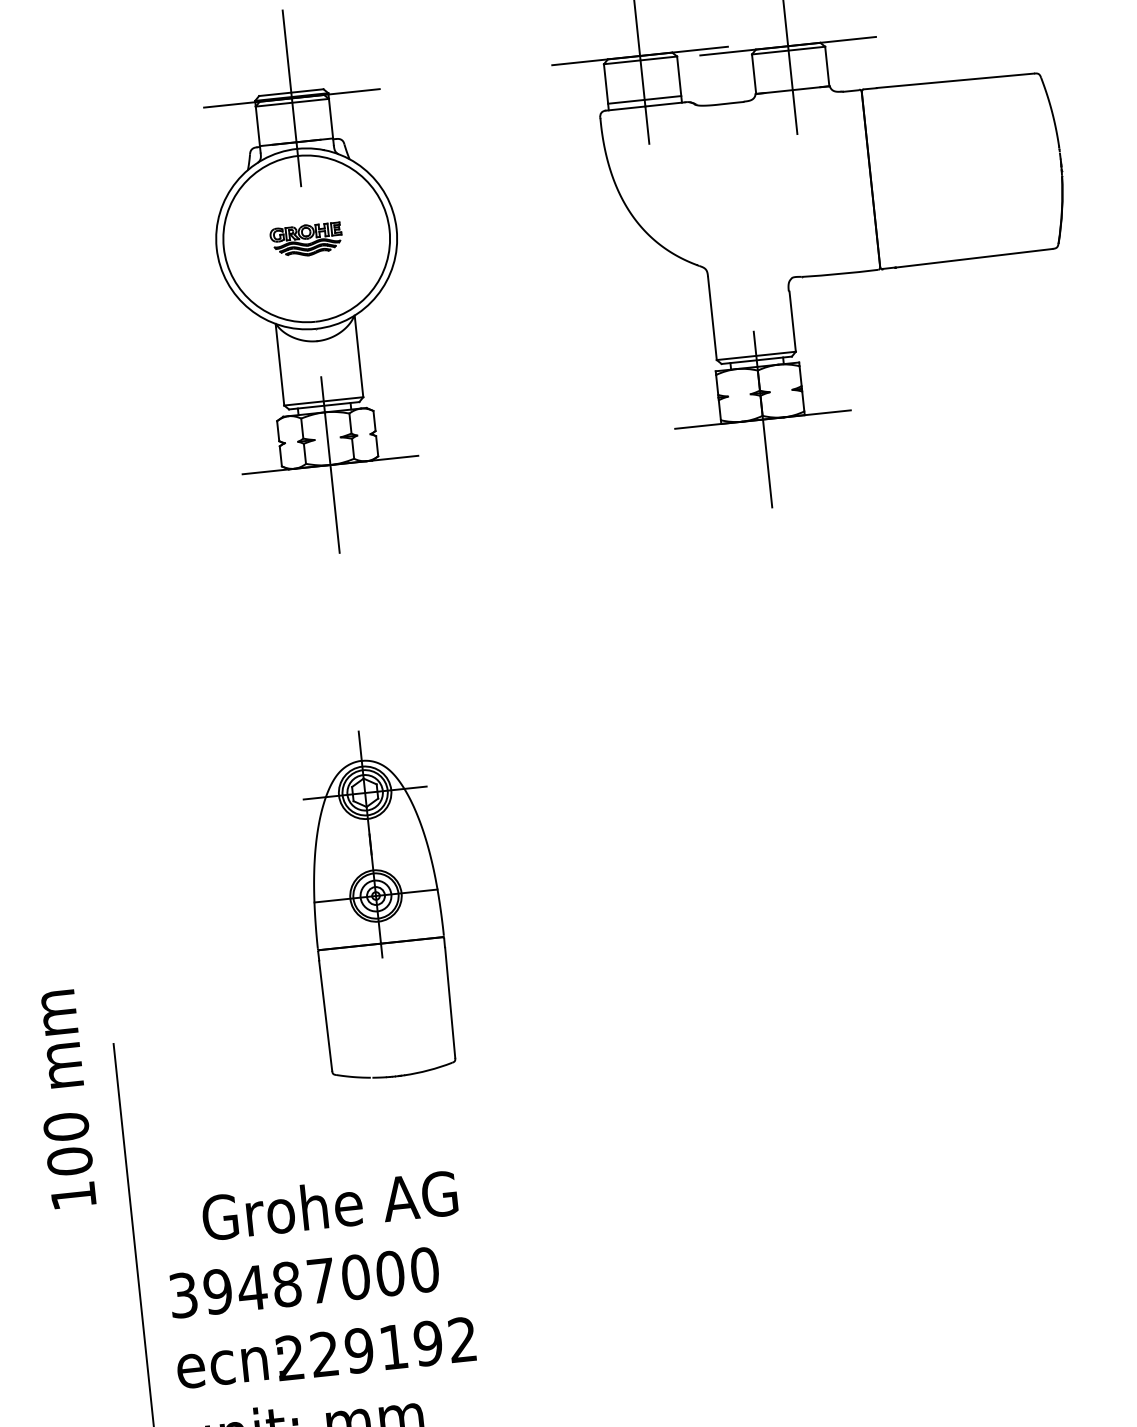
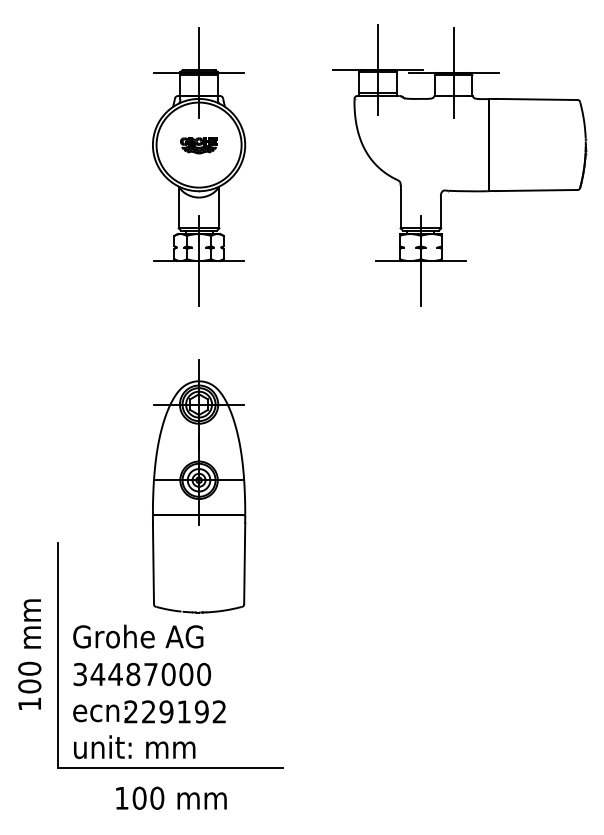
part: (377, 904) -> (199, 486), size x1.43
text: (62, 1099) -> (29, 654), moved
text: (330, 1205) -> (138, 636), moved
text: (217, 1291) -> (97, 674), 39487000 -> 34487000

